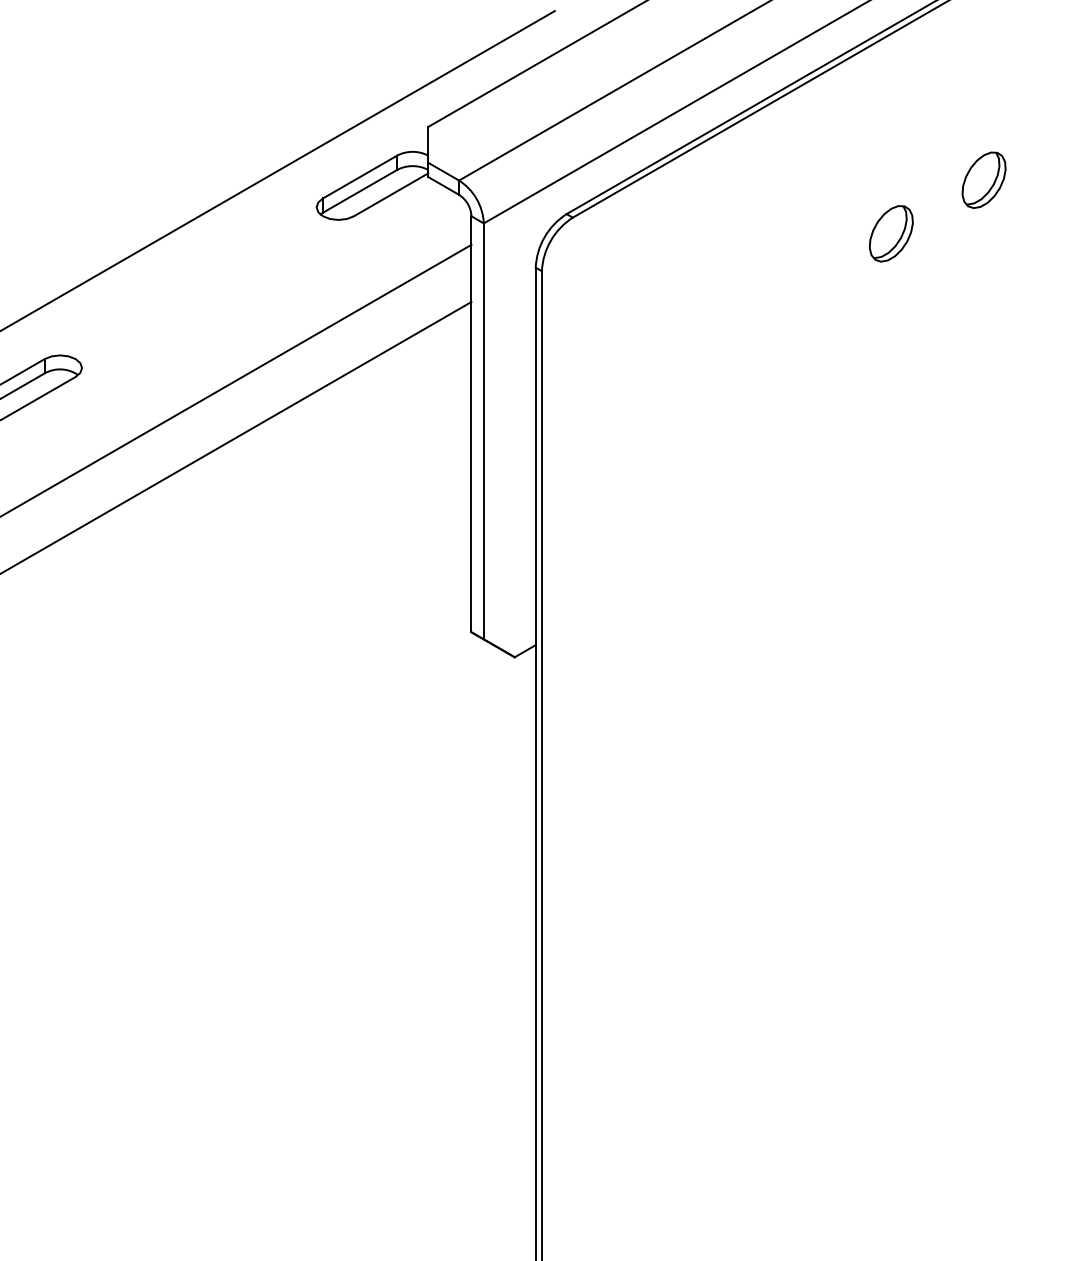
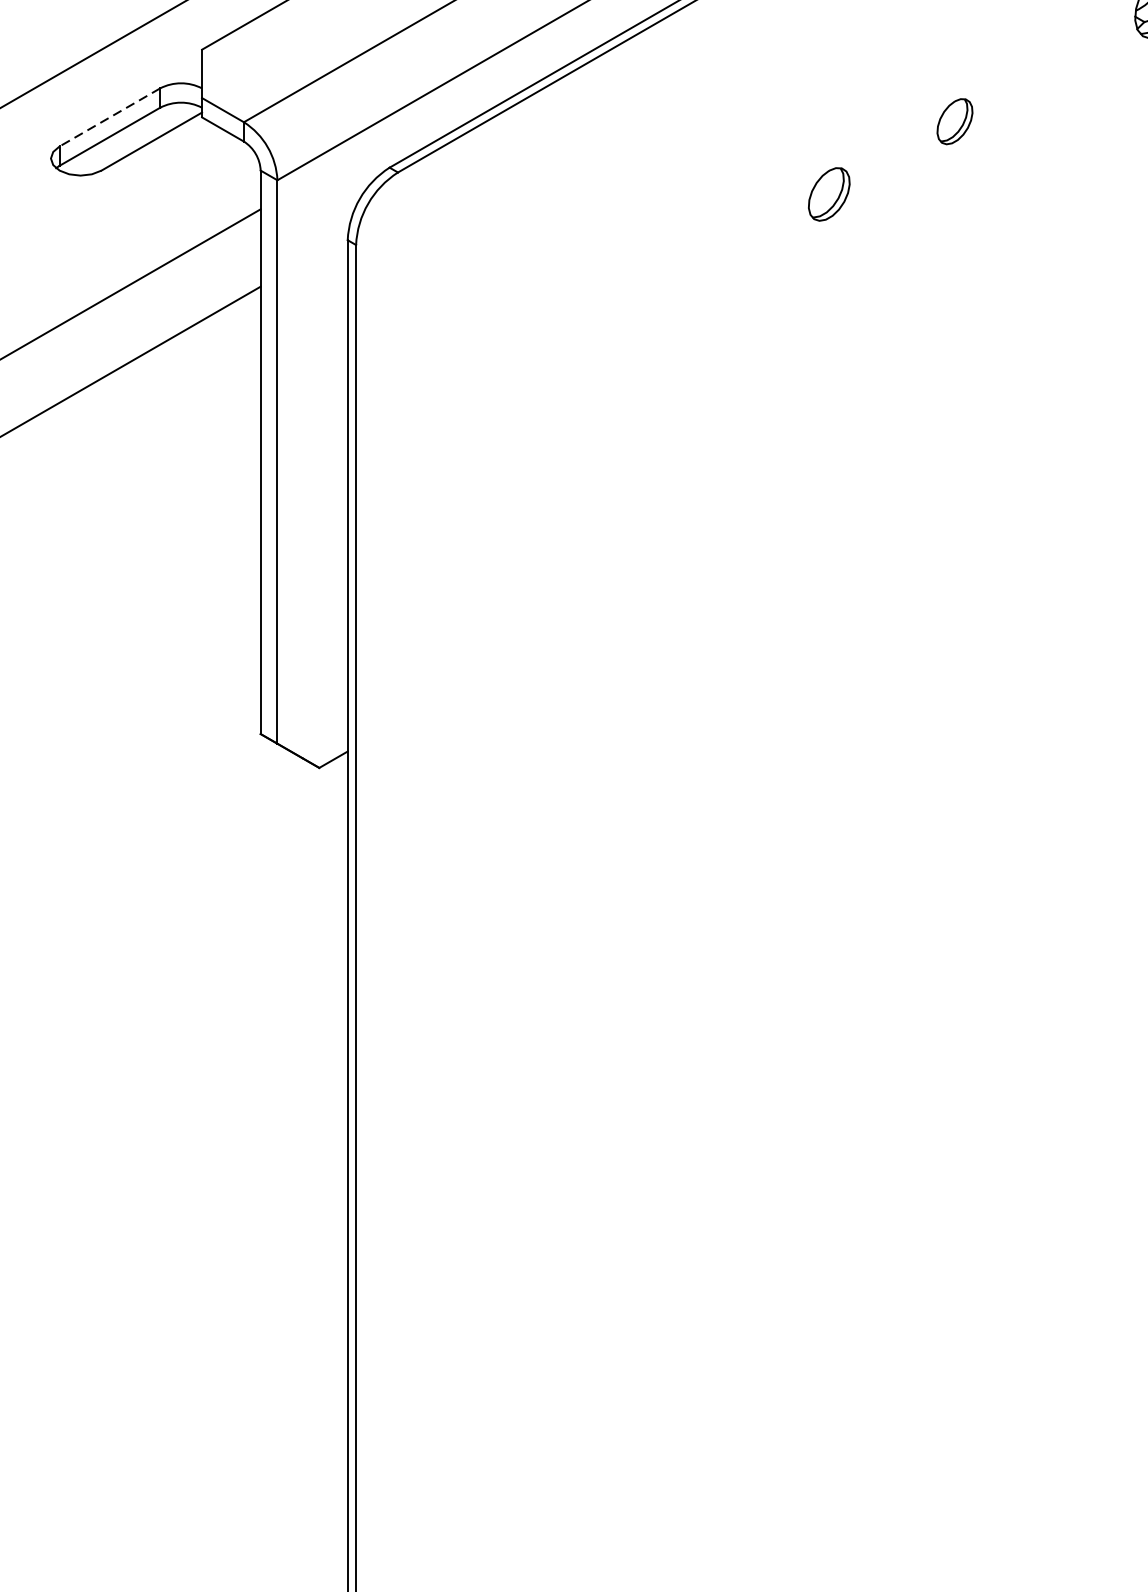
line: (360, 177) -> (110, 118), solid -> dashed
part: (983, 179) -> (954, 120), size x0.6
part: (890, 233) -> (828, 193), size x0.7

